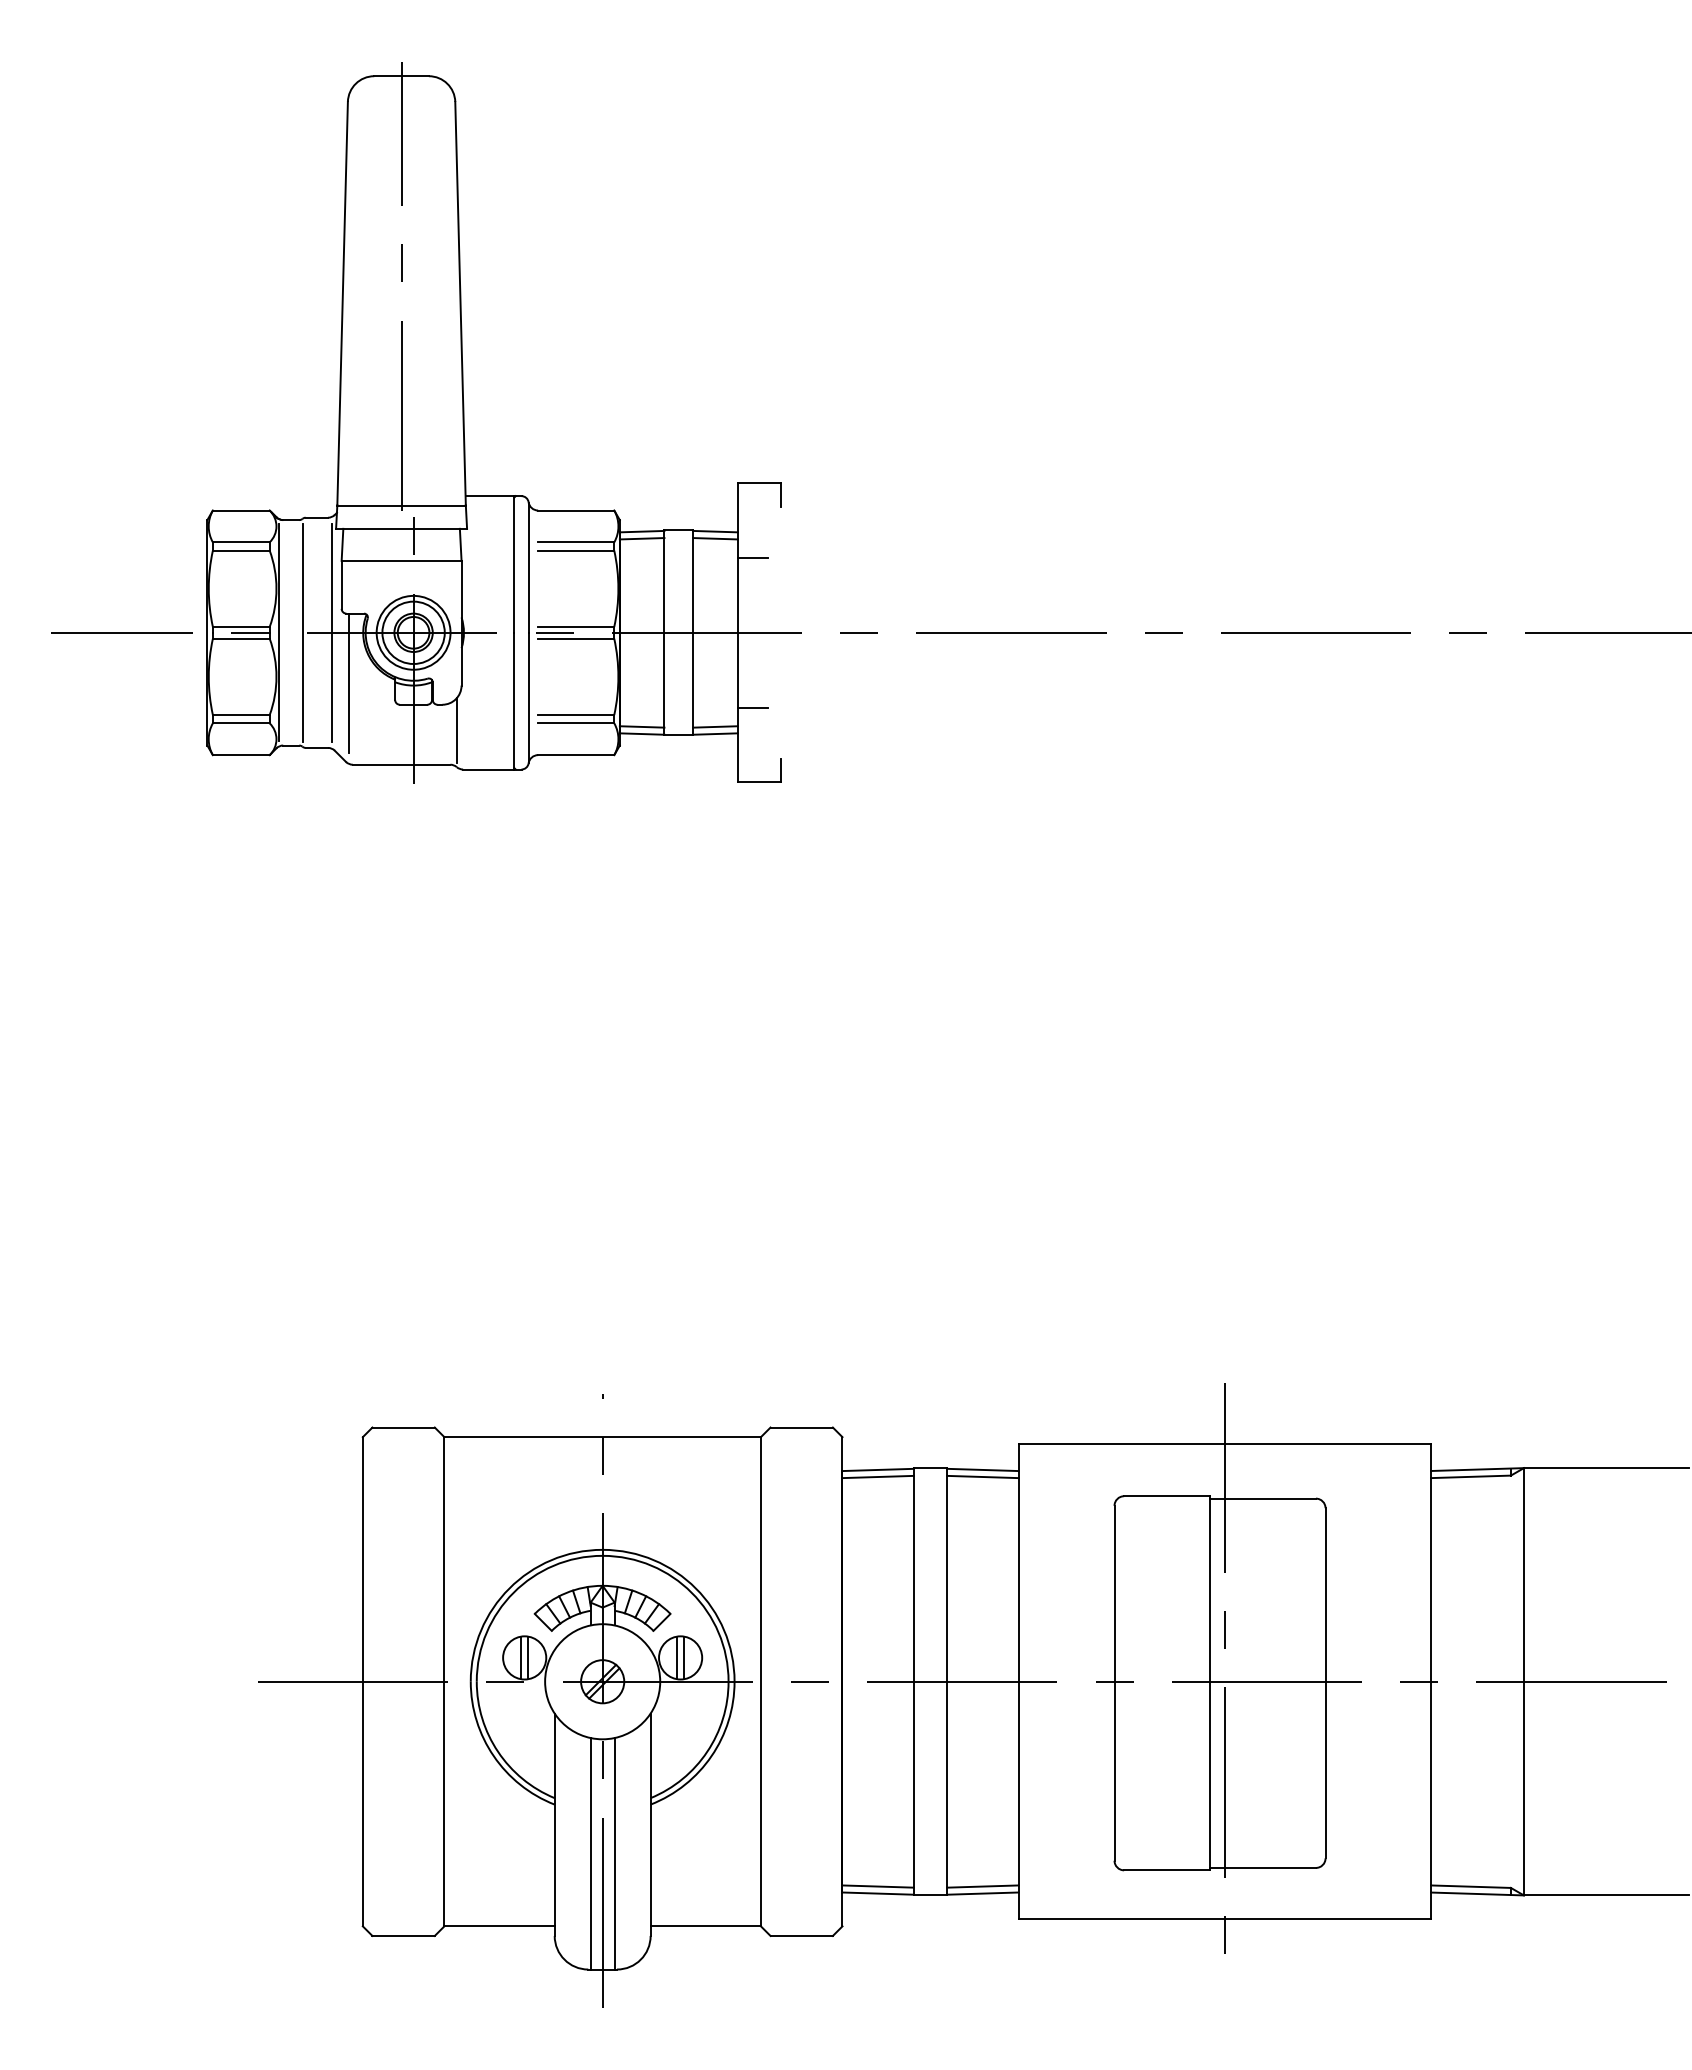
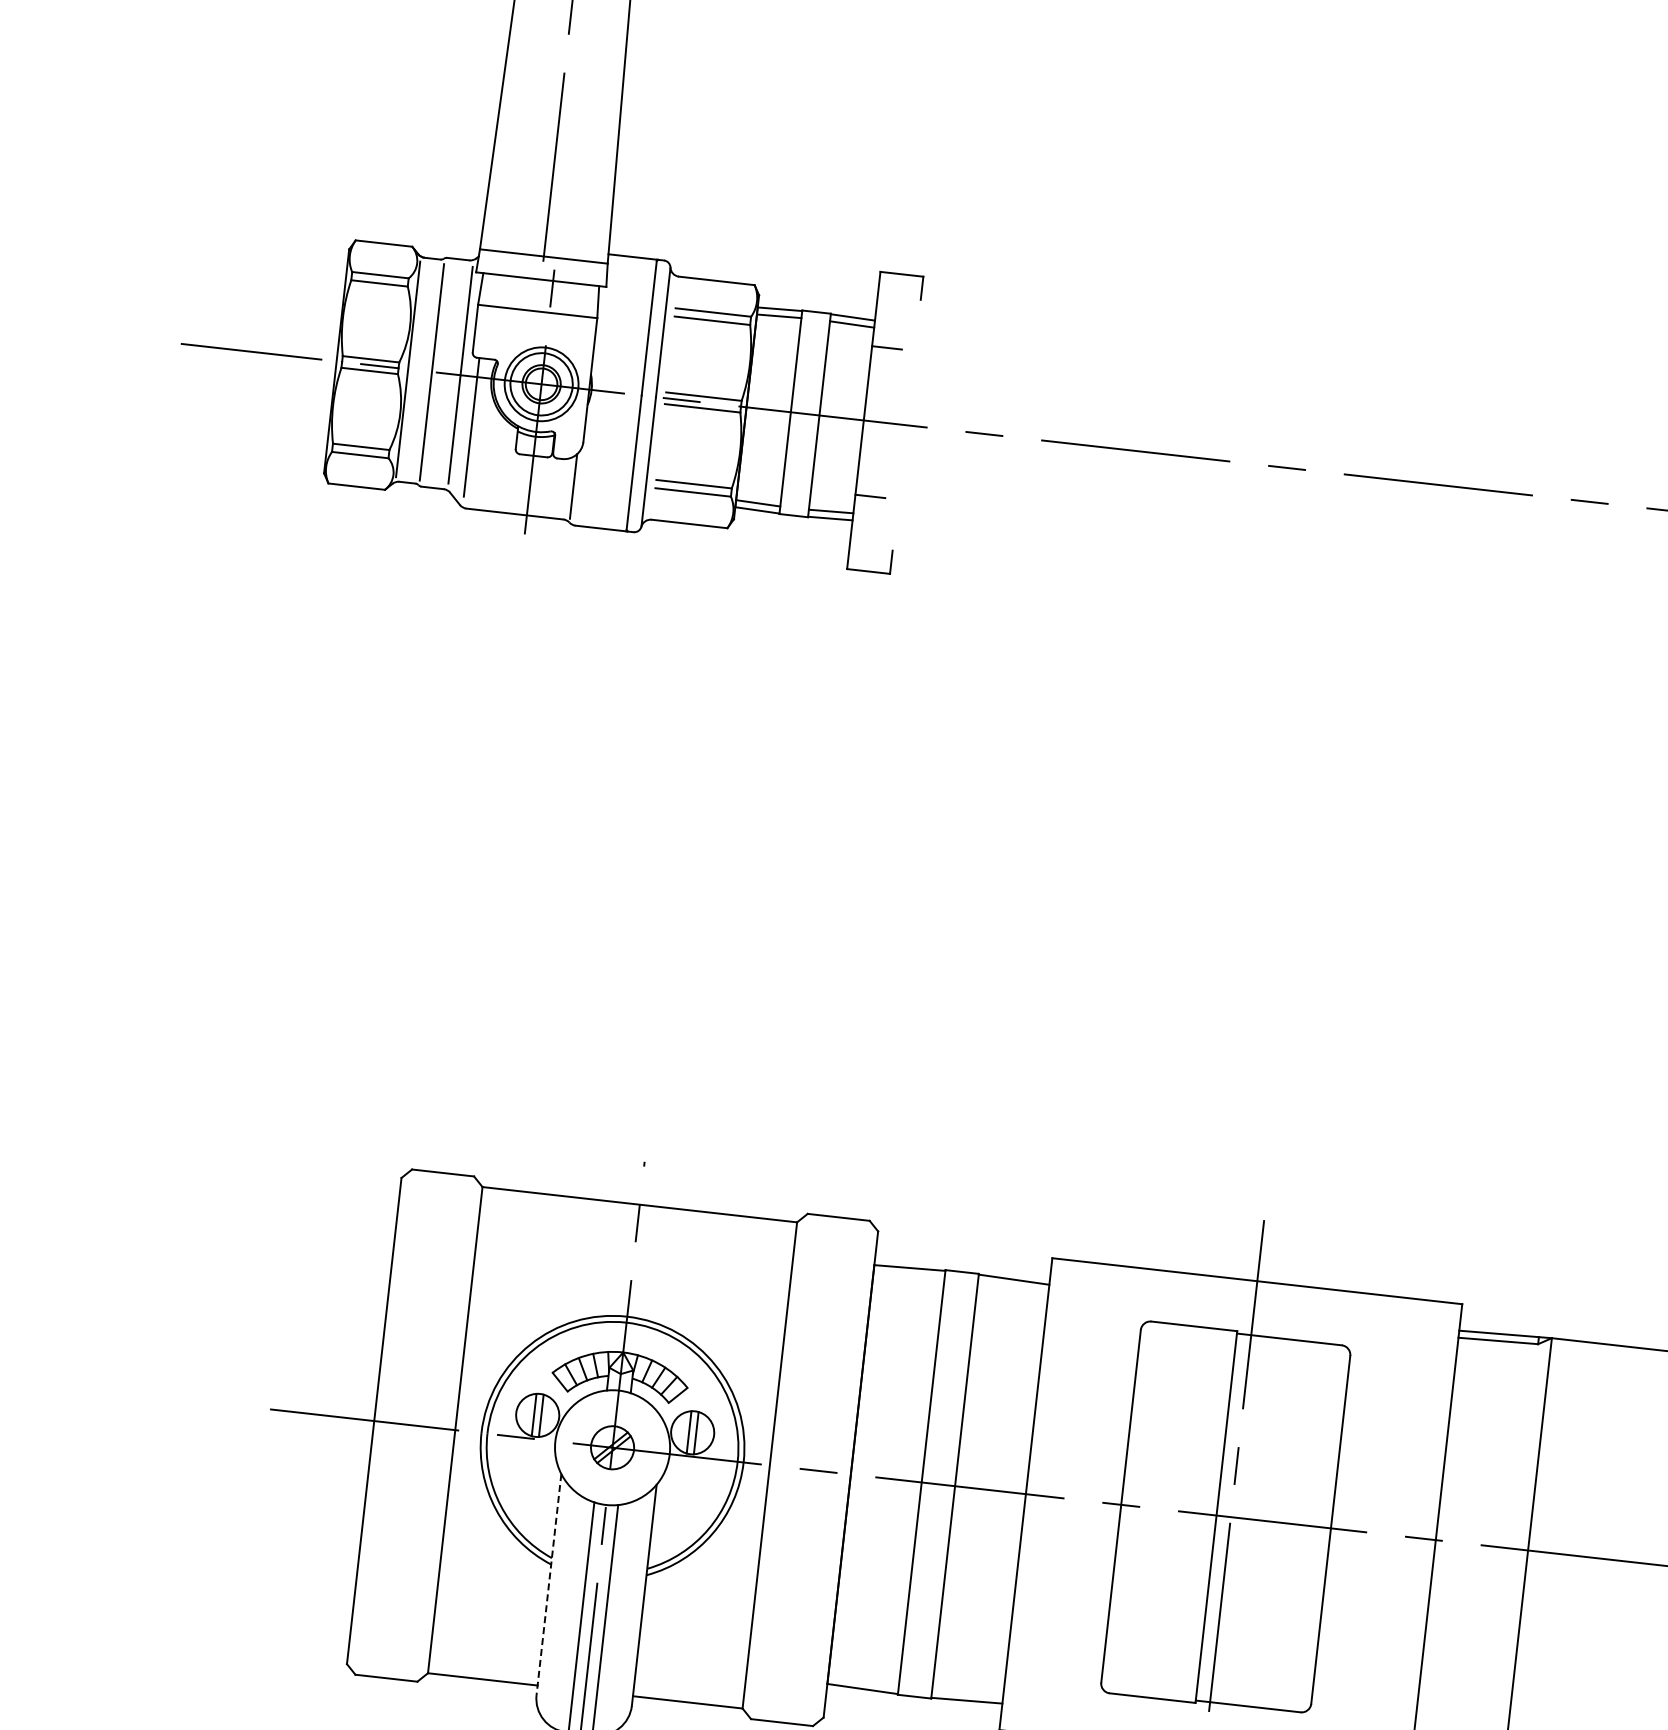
line: (877, 1476) -> (908, 1274), removed
line: (982, 1476) -> (1012, 1286), removed
line: (554, 1825) -> (548, 1585), solid -> dashed
line: (877, 1886) -> (862, 1681), removed
line: (982, 1886) -> (967, 1693), removed

